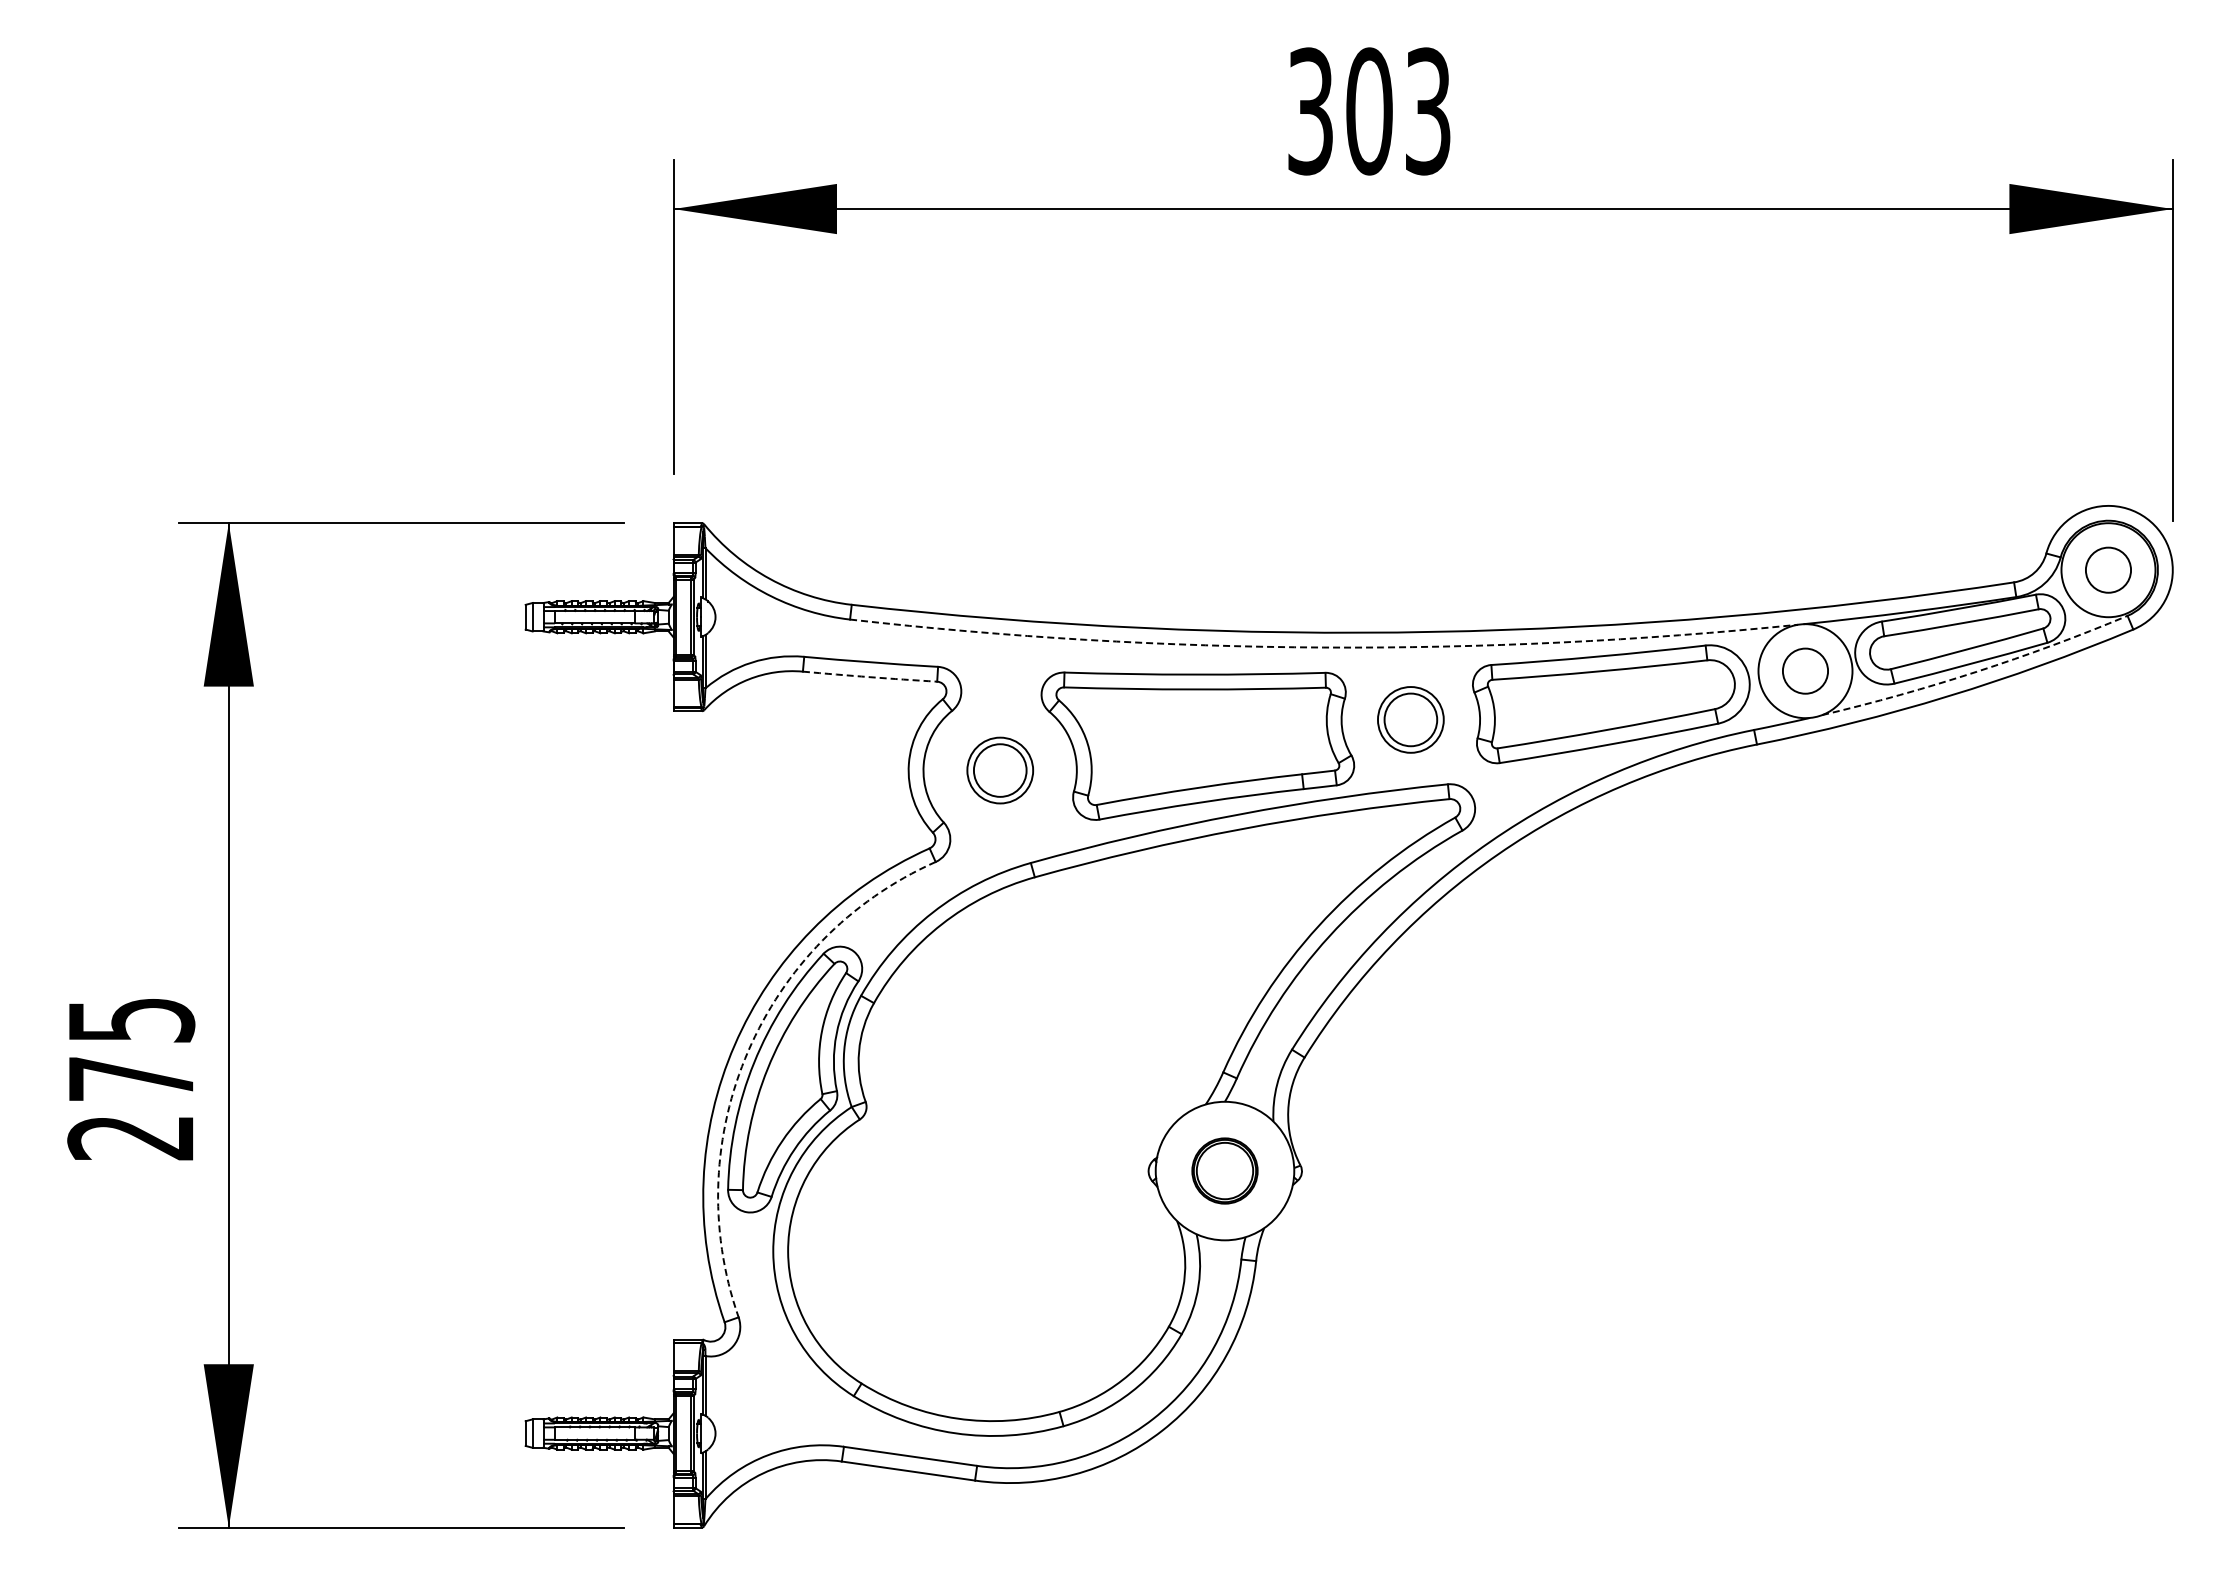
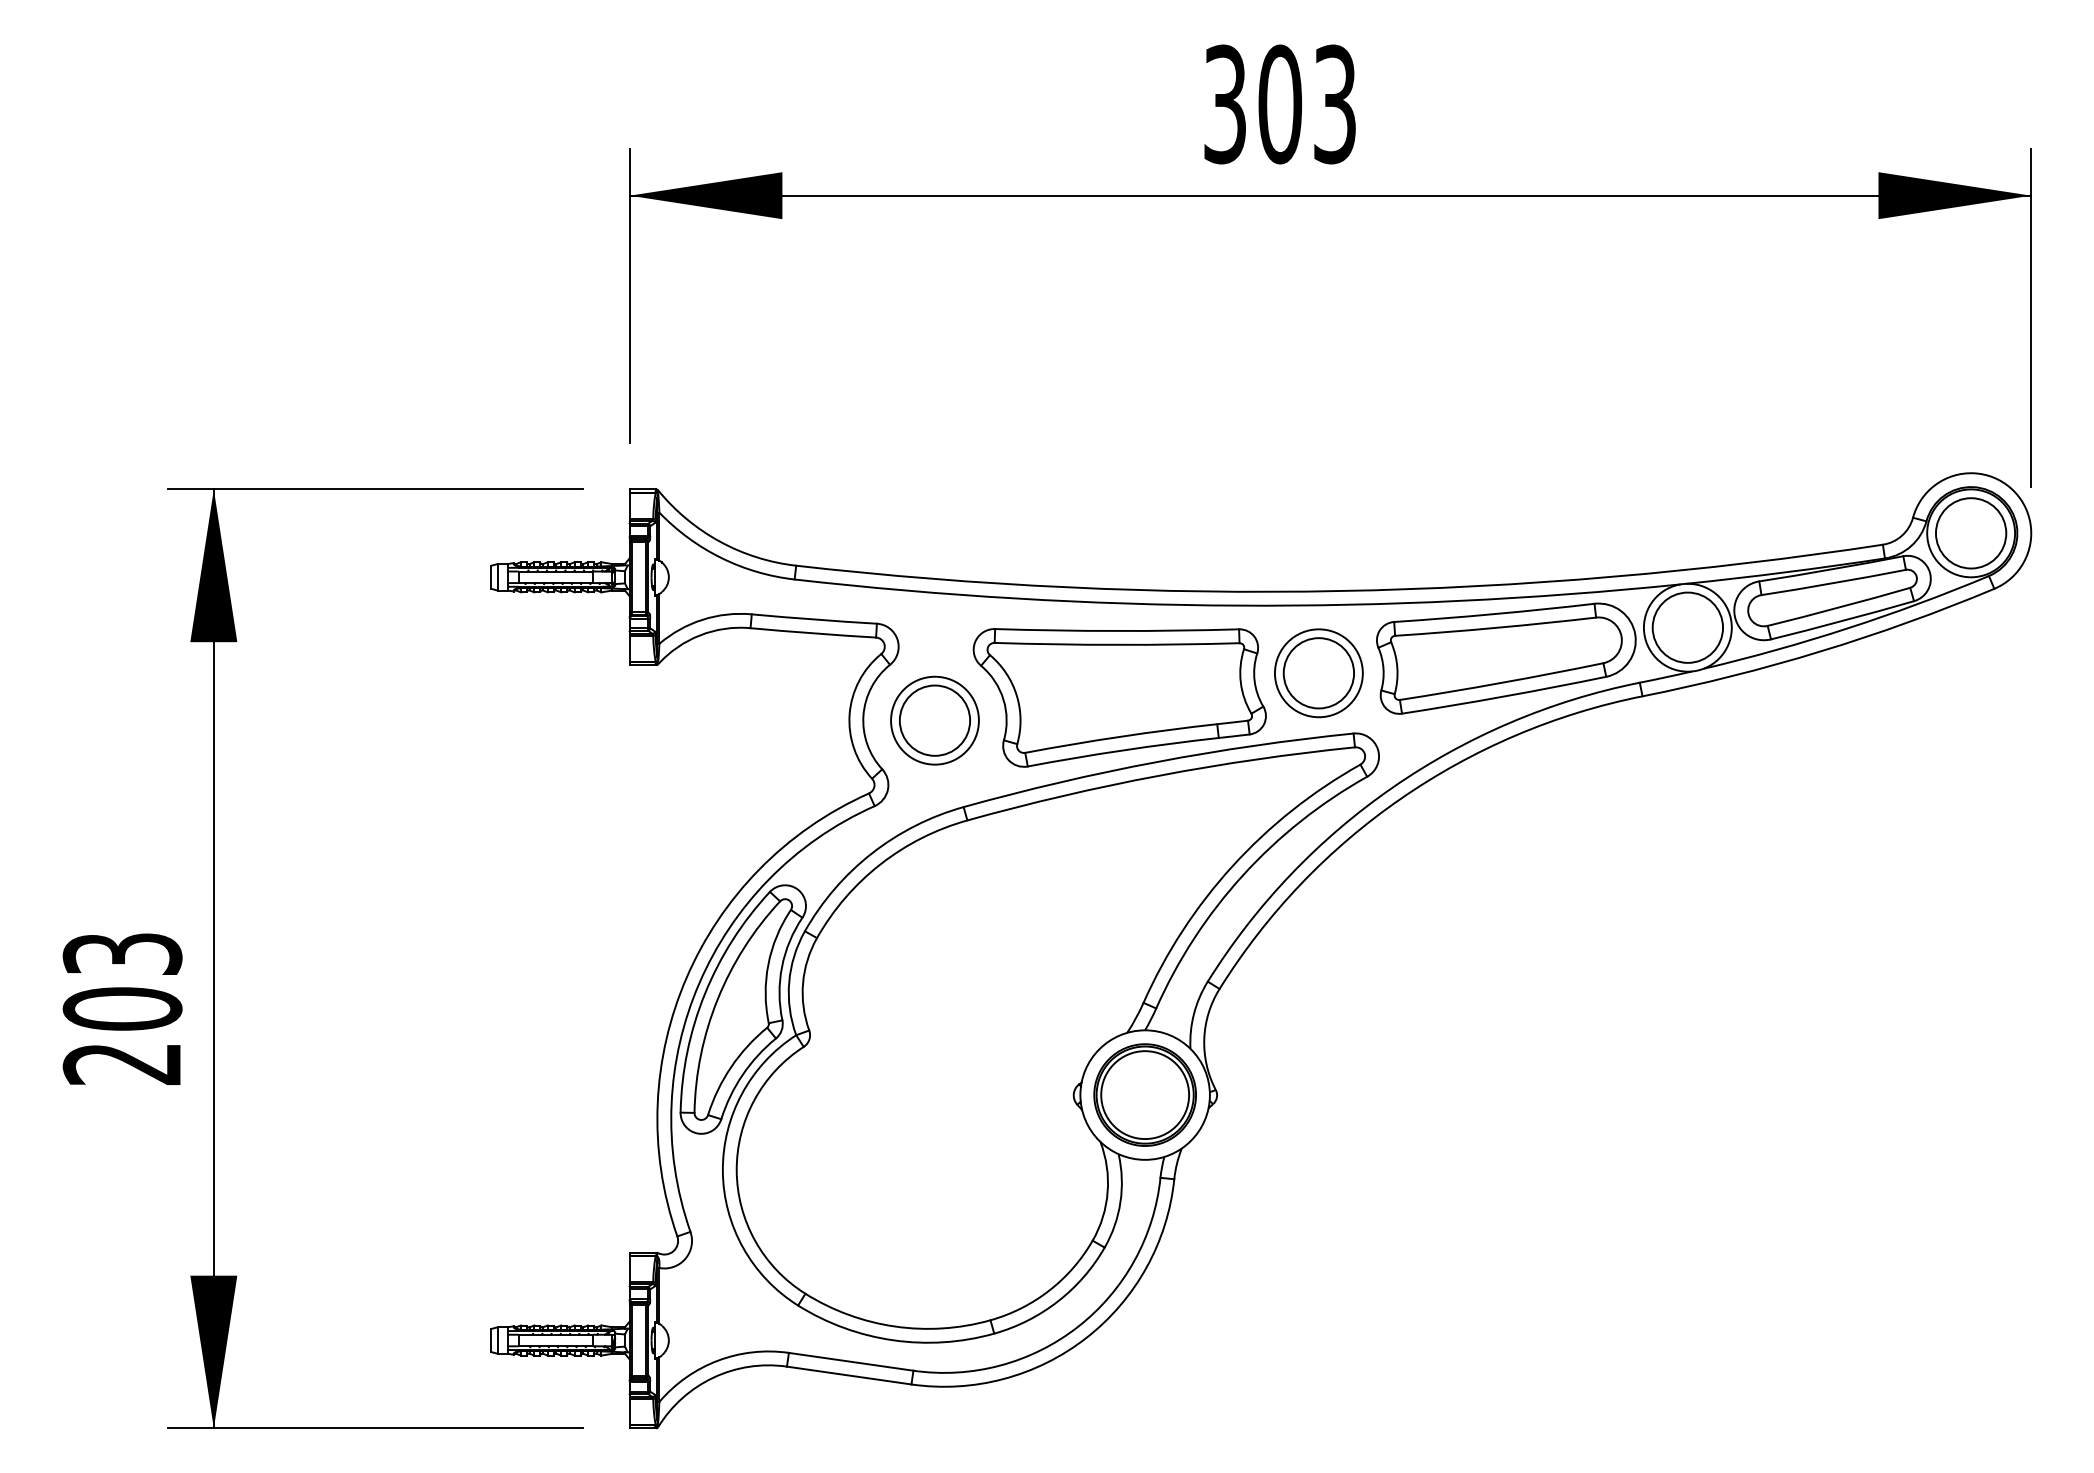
circle: (2108, 569) -> (1971, 532), size x1.67
arc: (1323, 647) -> (1237, 605), dashed -> solid
circle: (1805, 670) -> (1687, 627), size x1.67
arc: (1976, 671) -> (1847, 628), dashed -> solid
arc: (870, 677) -> (813, 633), dashed -> solid
part: (1410, 719) -> (1318, 672), size x1.43
part: (1000, 770) -> (935, 720), size x1.43
text: (131, 1050) -> (122, 982), 275 -> 203
arc: (748, 1051) -> (699, 983), dashed -> solid
part: (1224, 1170) -> (1144, 1094), size x1.67

